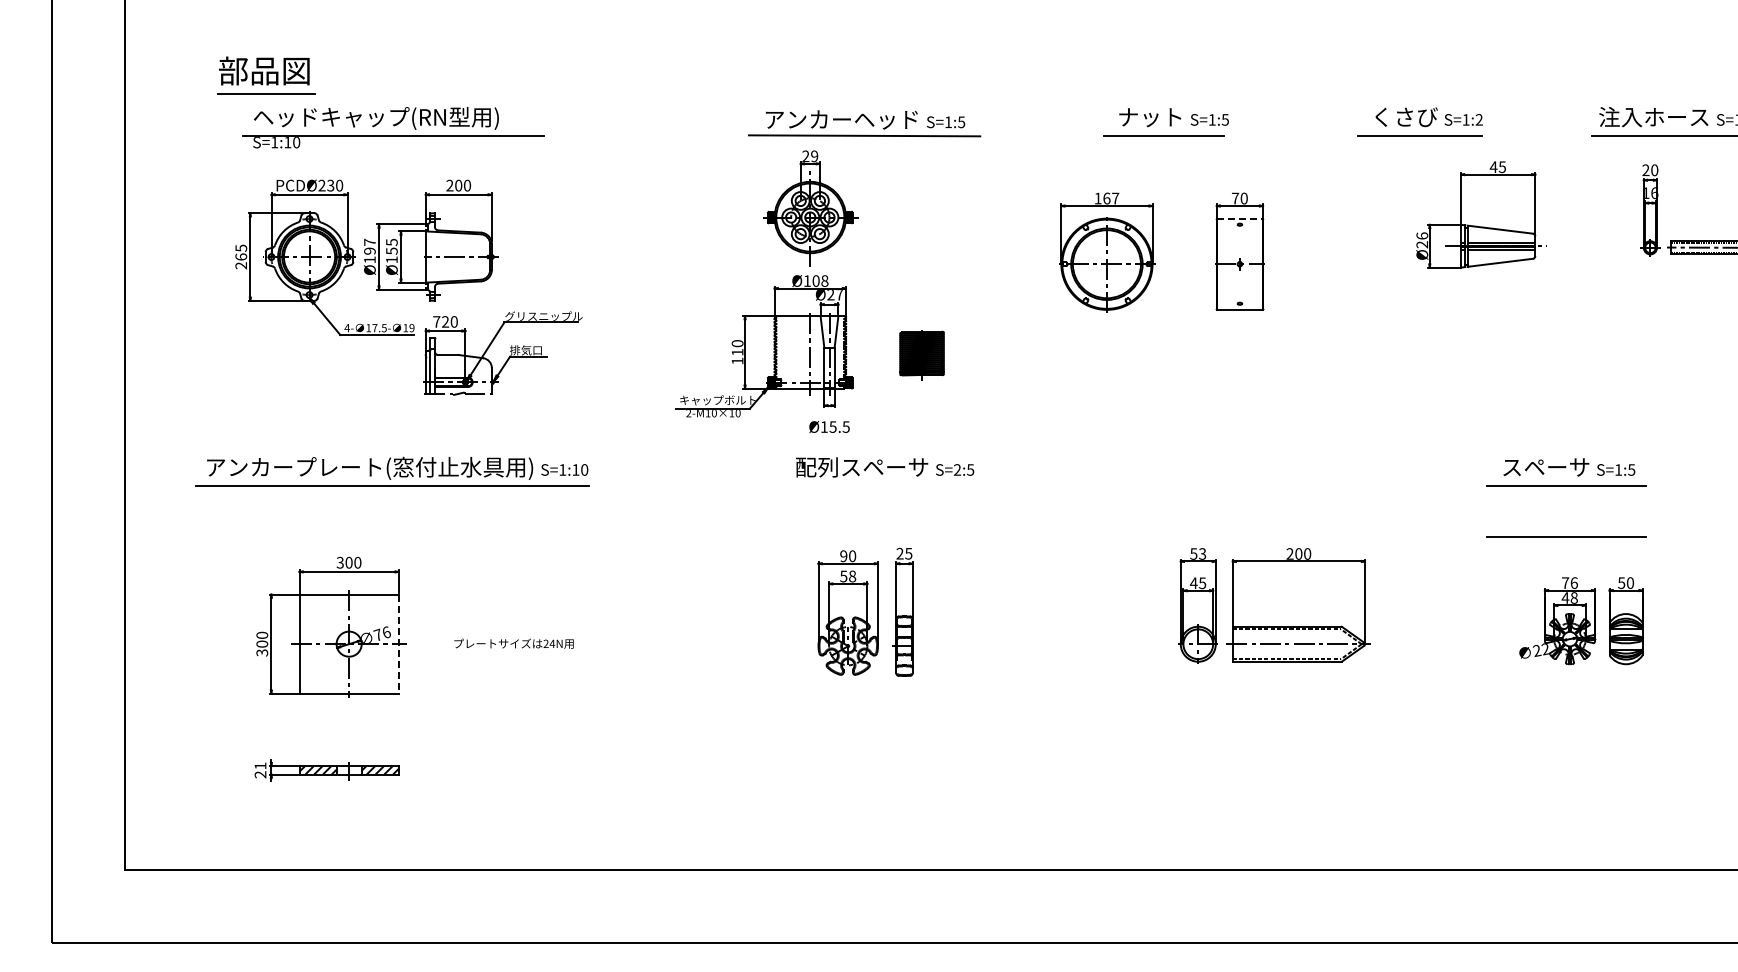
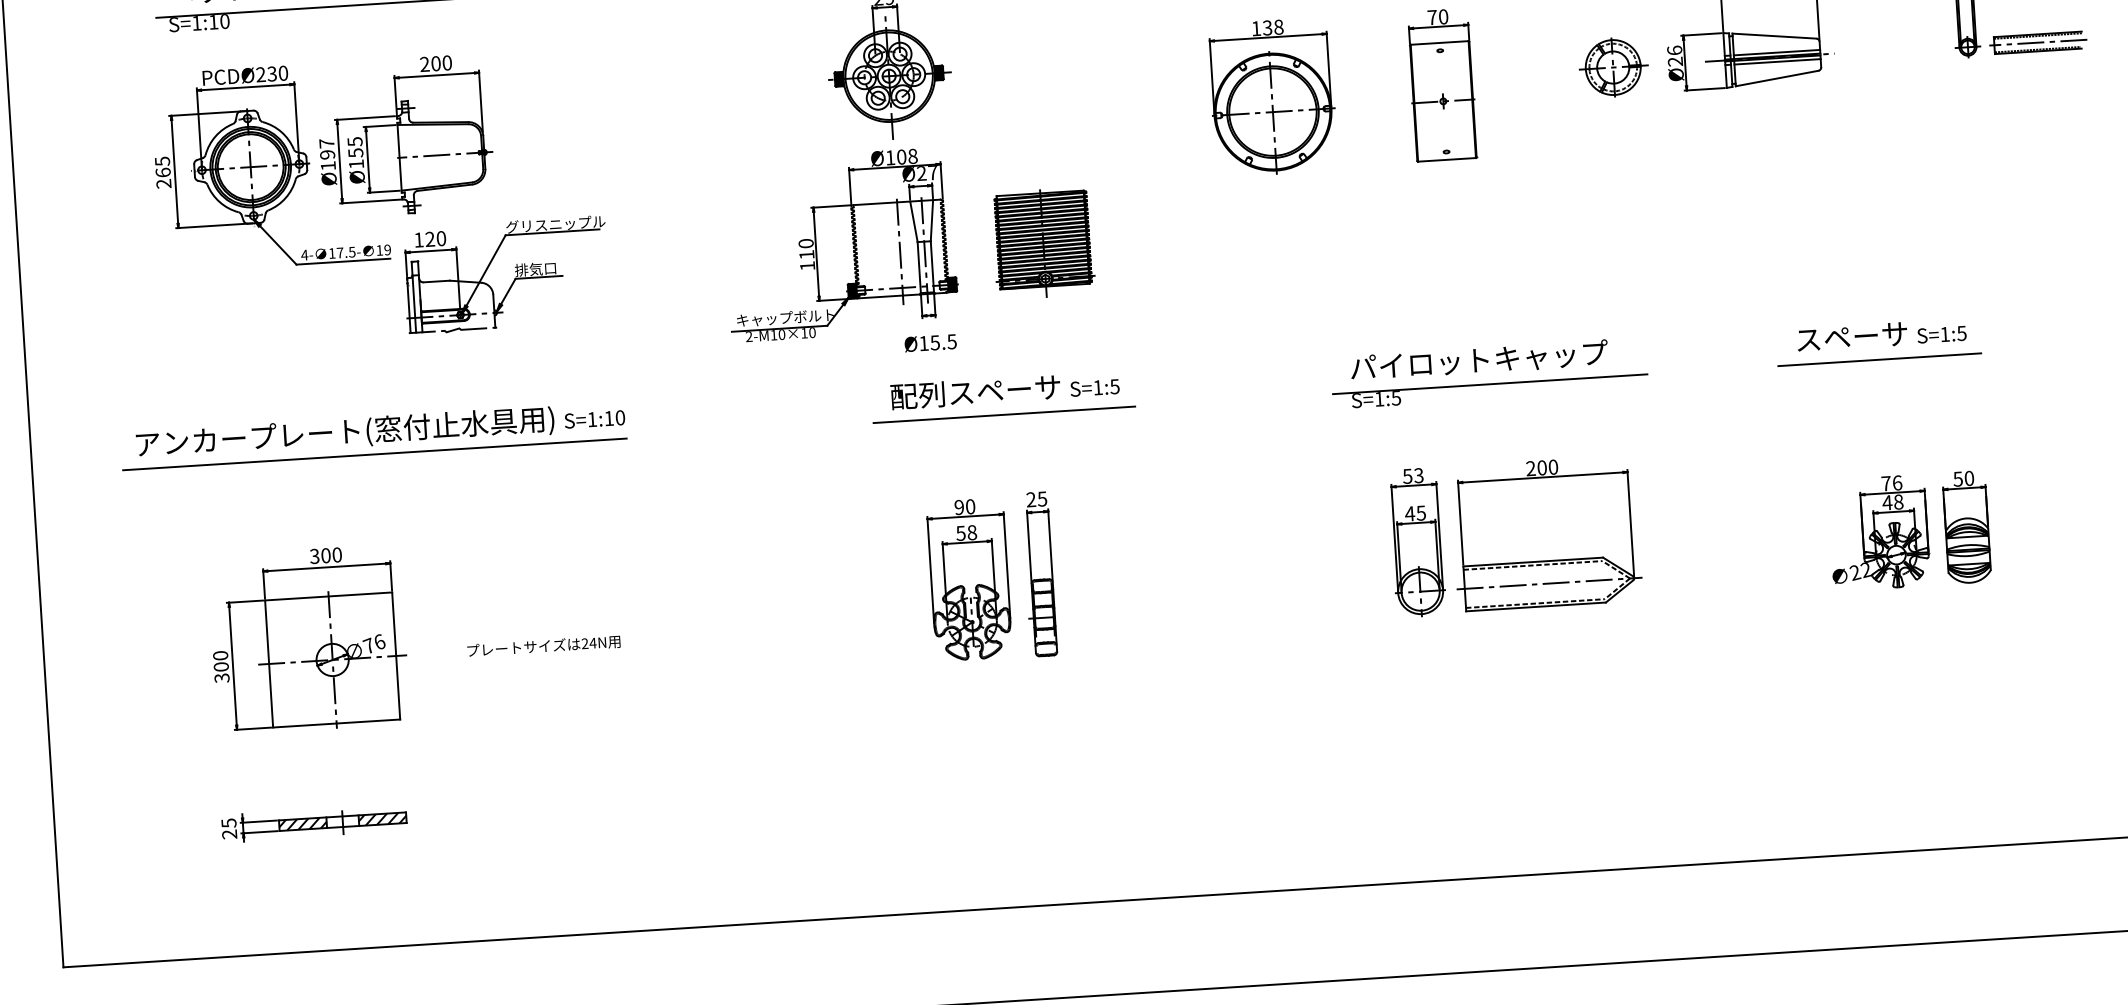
text: (1111, 198) -> (1273, 27), 167 -> 138
line: (1239, 218) -> (1439, 42), dashed -> solid
part: (1373, 246) -> (1613, 67), added
text: (436, 321) -> (418, 239), 720 -> 120
part: (921, 355) -> (1042, 243), size x1.67
text: (957, 469) -> (1098, 387), S=2:5 -> S=1:5
part: (1262, 485) -> (1490, 383), added
line: (883, 486) -> (1004, 414), added
line: (1566, 536) -> (1883, 423), removed
line: (398, 644) -> (395, 656), dashed -> solid
text: (260, 765) -> (228, 822), 21 -> 25

